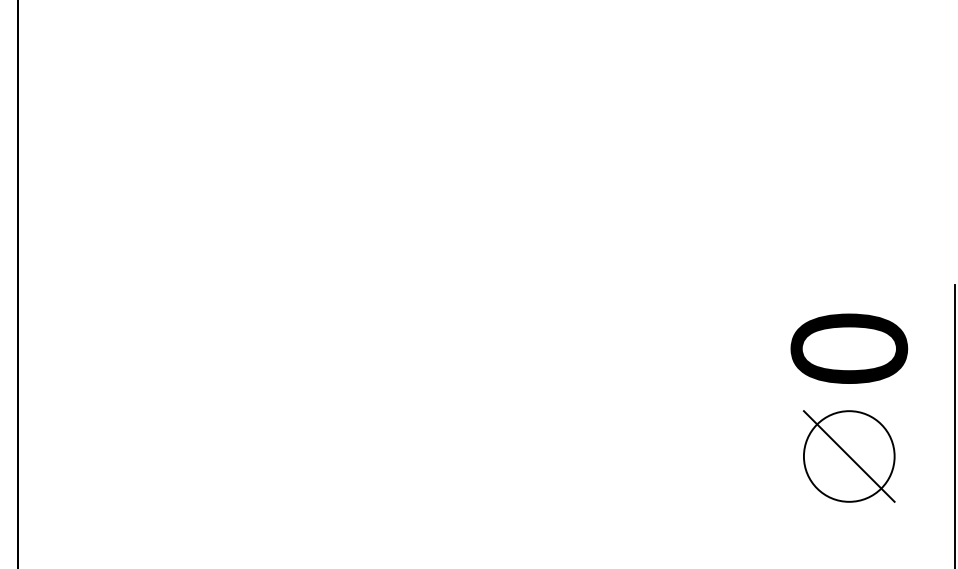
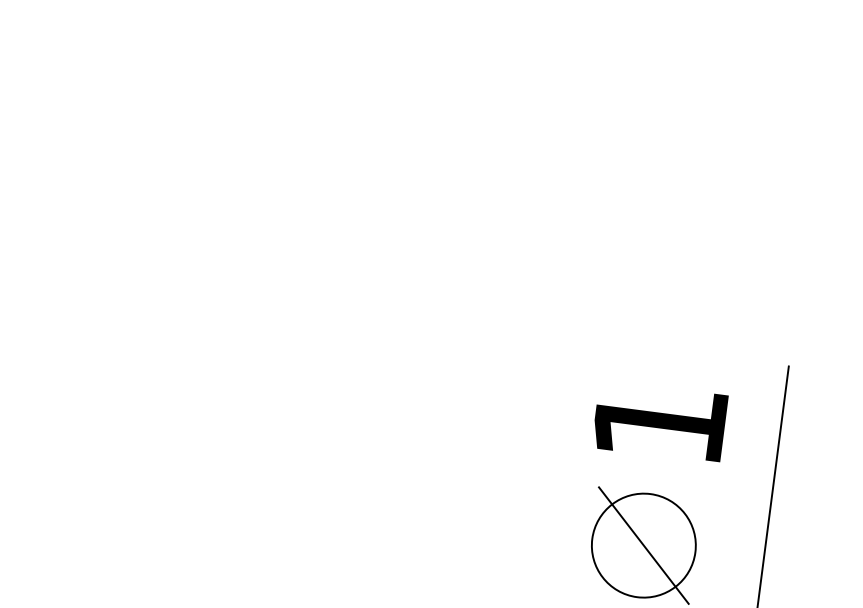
text: (849, 348) -> (660, 422), 0 -> 1

